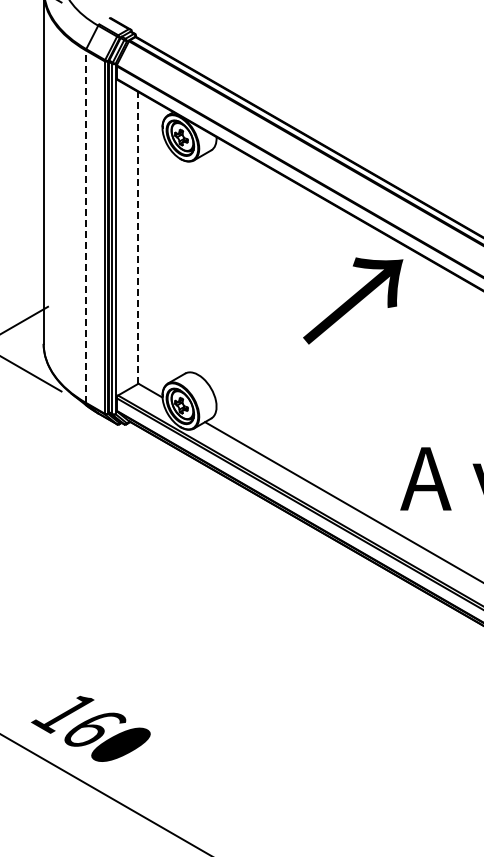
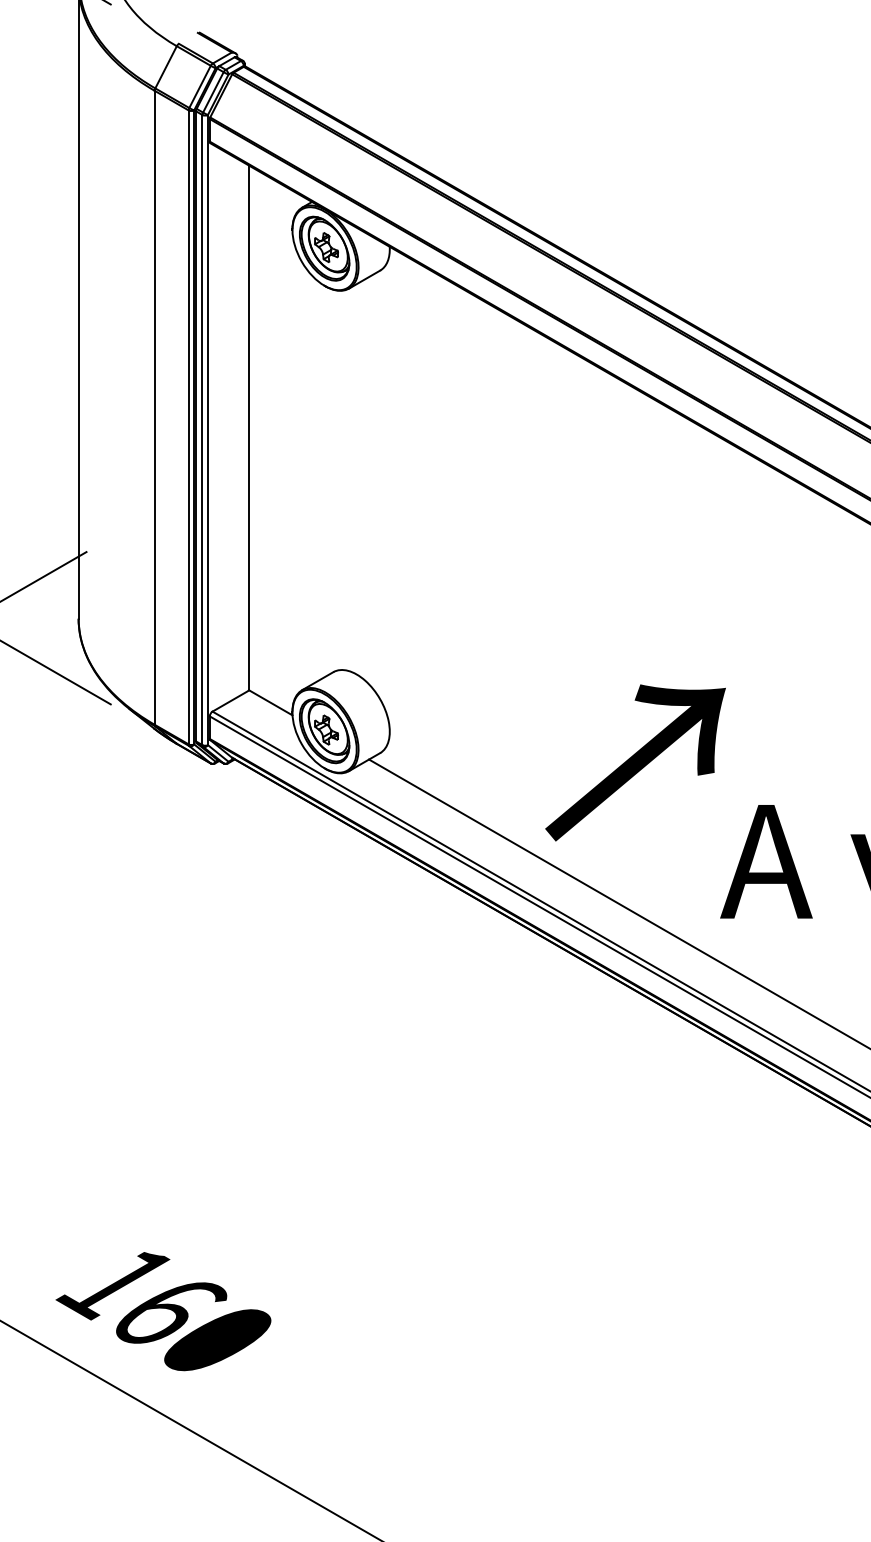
line: (85, 226) -> (153, 407), dashed -> solid
line: (138, 237) -> (249, 427), dashed -> solid
text: (353, 300) -> (636, 762), moved

